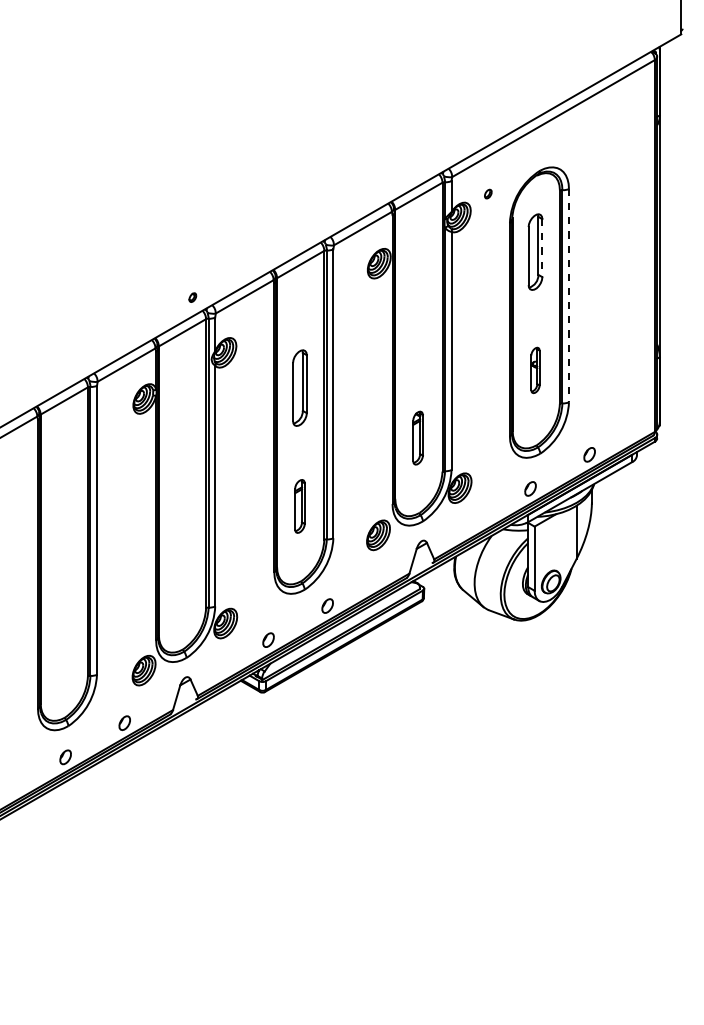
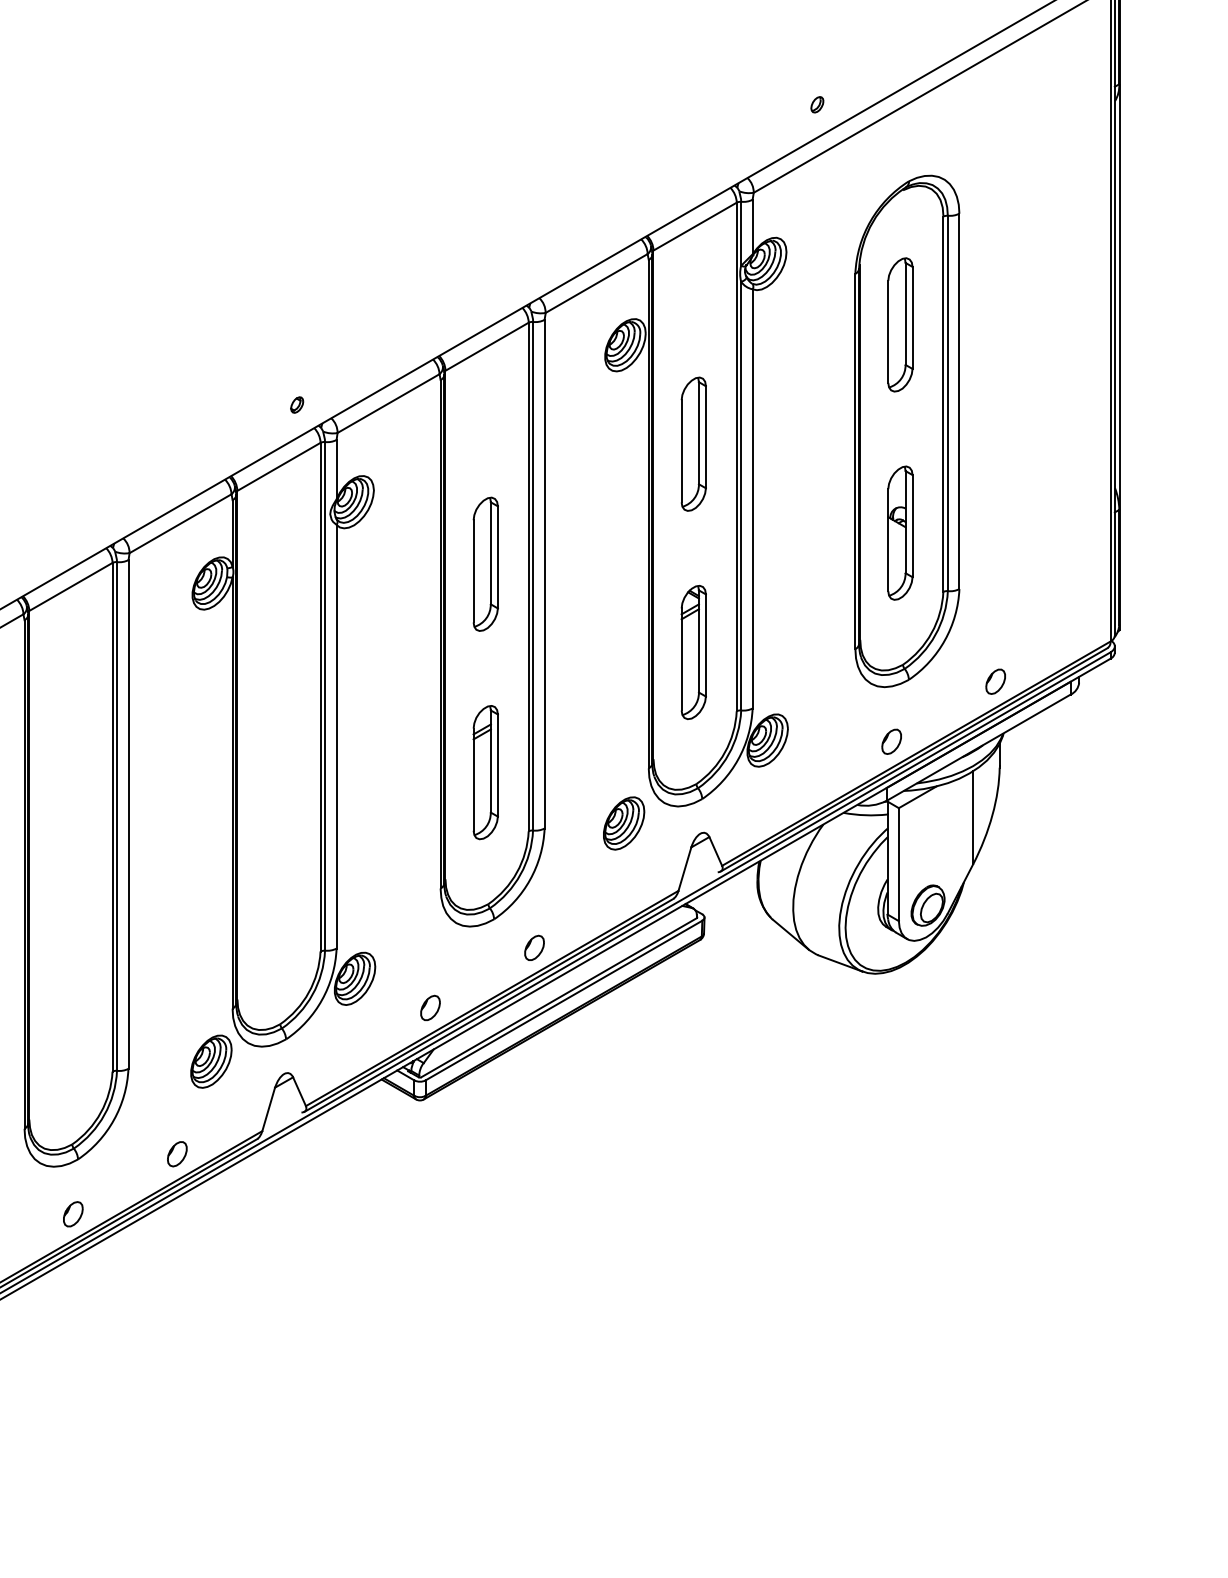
part: (488, 193) -> (817, 103), moved
line: (542, 248) -> (912, 318), dashed -> solid
line: (569, 295) -> (960, 401), dashed -> solid
part: (418, 319) -> (694, 443), added
part: (535, 370) -> (900, 533), size x1.67
part: (417, 437) -> (692, 651), size x1.43
part: (299, 506) -> (484, 772), size x1.43

